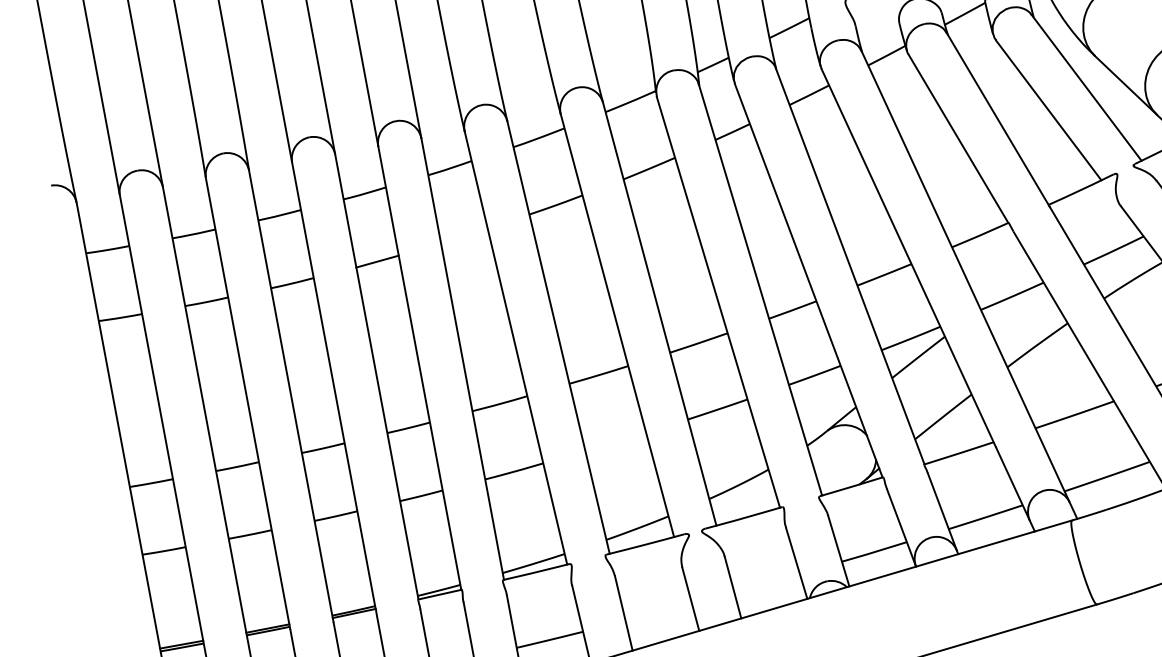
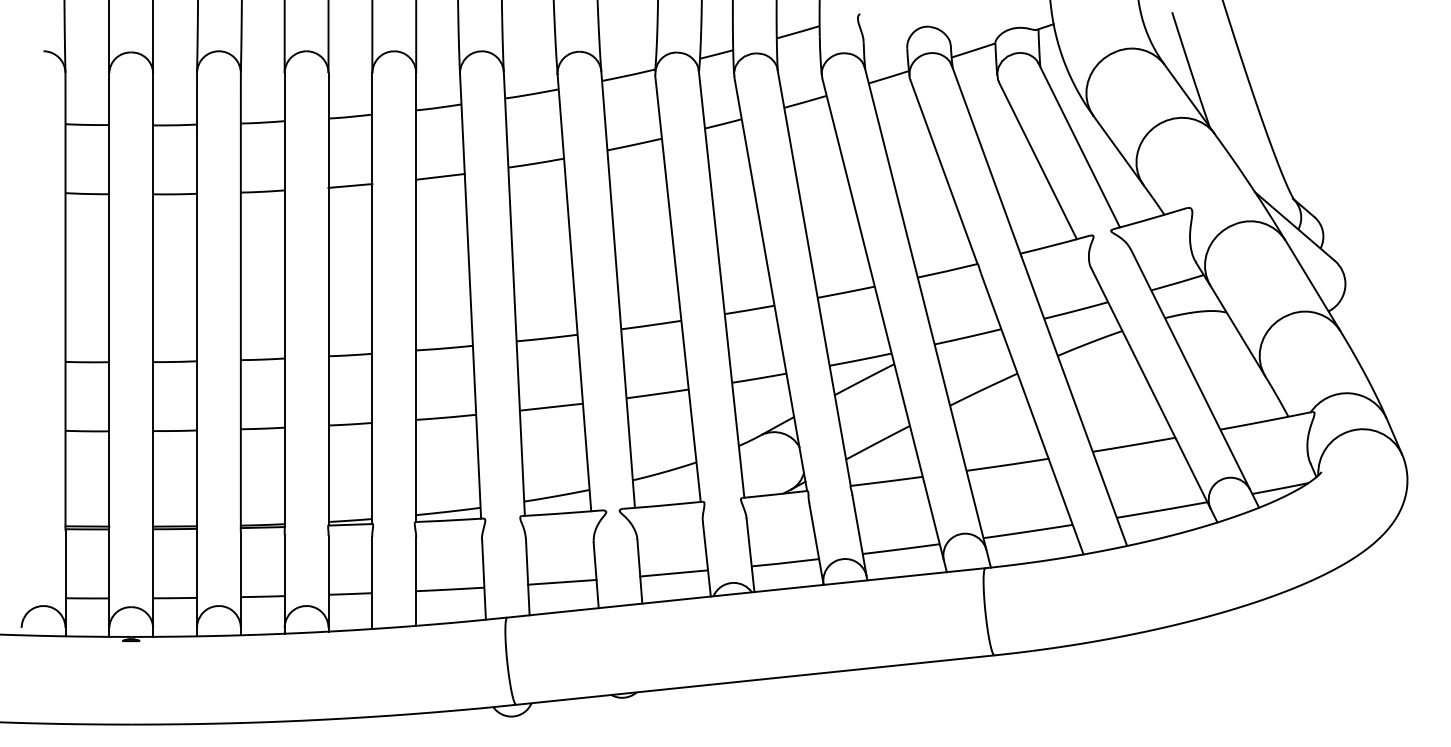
line: (464, 235) -> (440, 176), added
line: (614, 441) -> (550, 406), added
line: (767, 582) -> (674, 573), added
line: (658, 611) -> (562, 581), added

